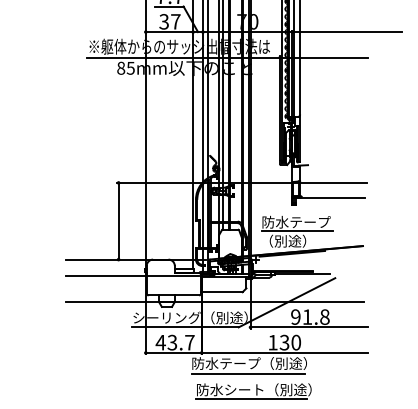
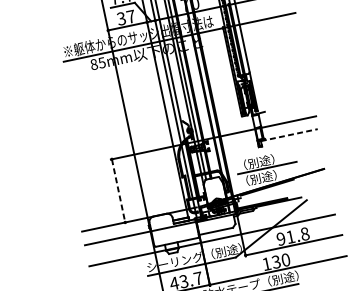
line: (330, 198) -> (289, 135), solid -> dashed
line: (118, 221) -> (118, 191), solid -> dashed
text: (296, 221) -> (265, 160), 防水テープ -> （別途）

